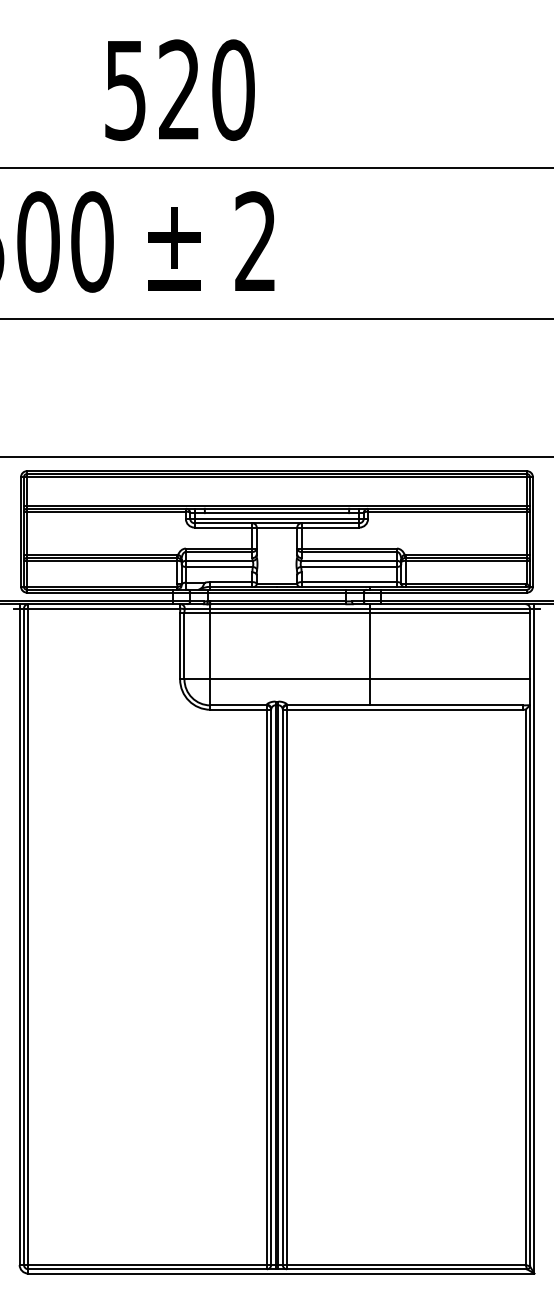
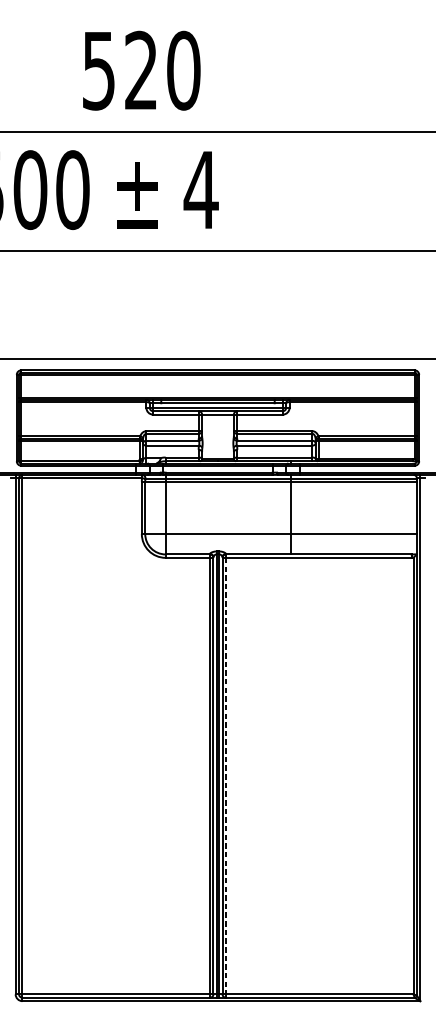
text: (255, 240) -> (201, 188), 2 -> 4
line: (287, 987) -> (226, 776), solid -> dashed

